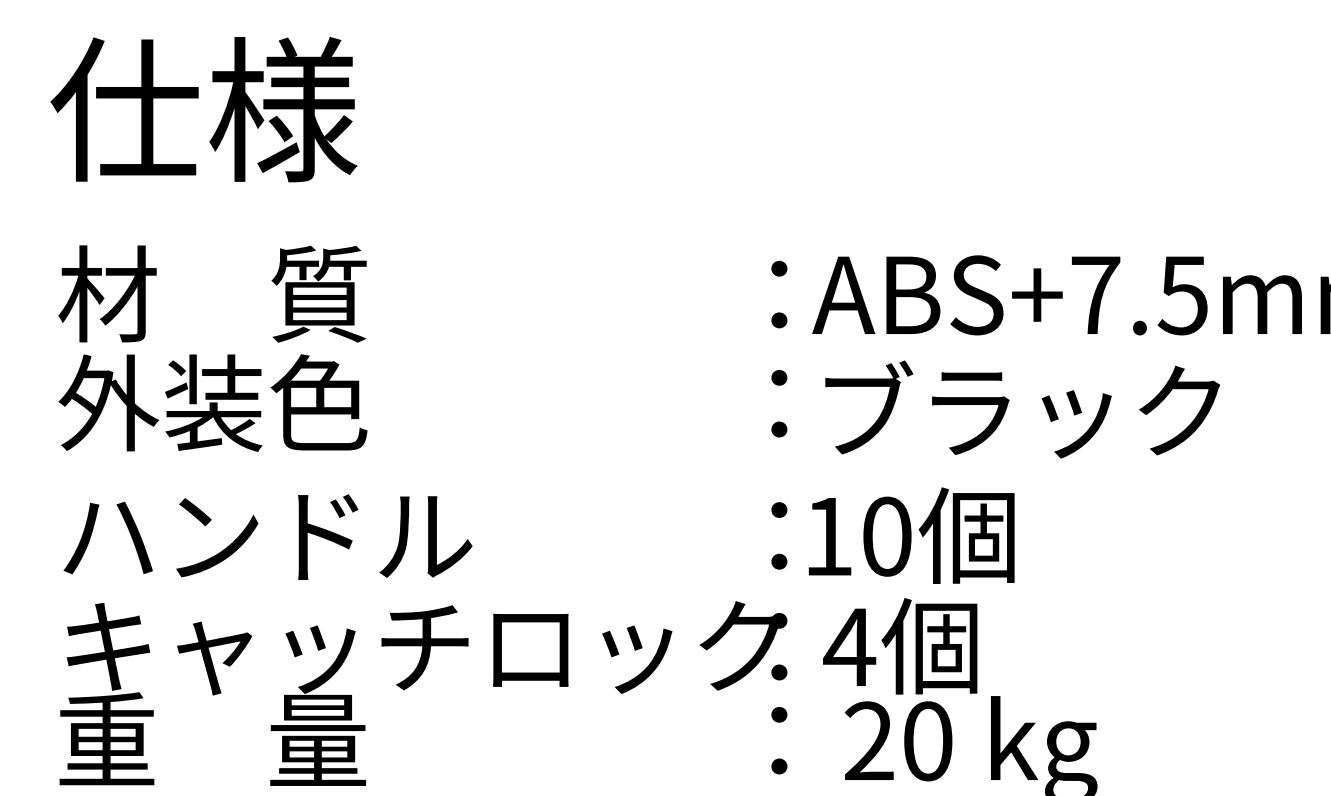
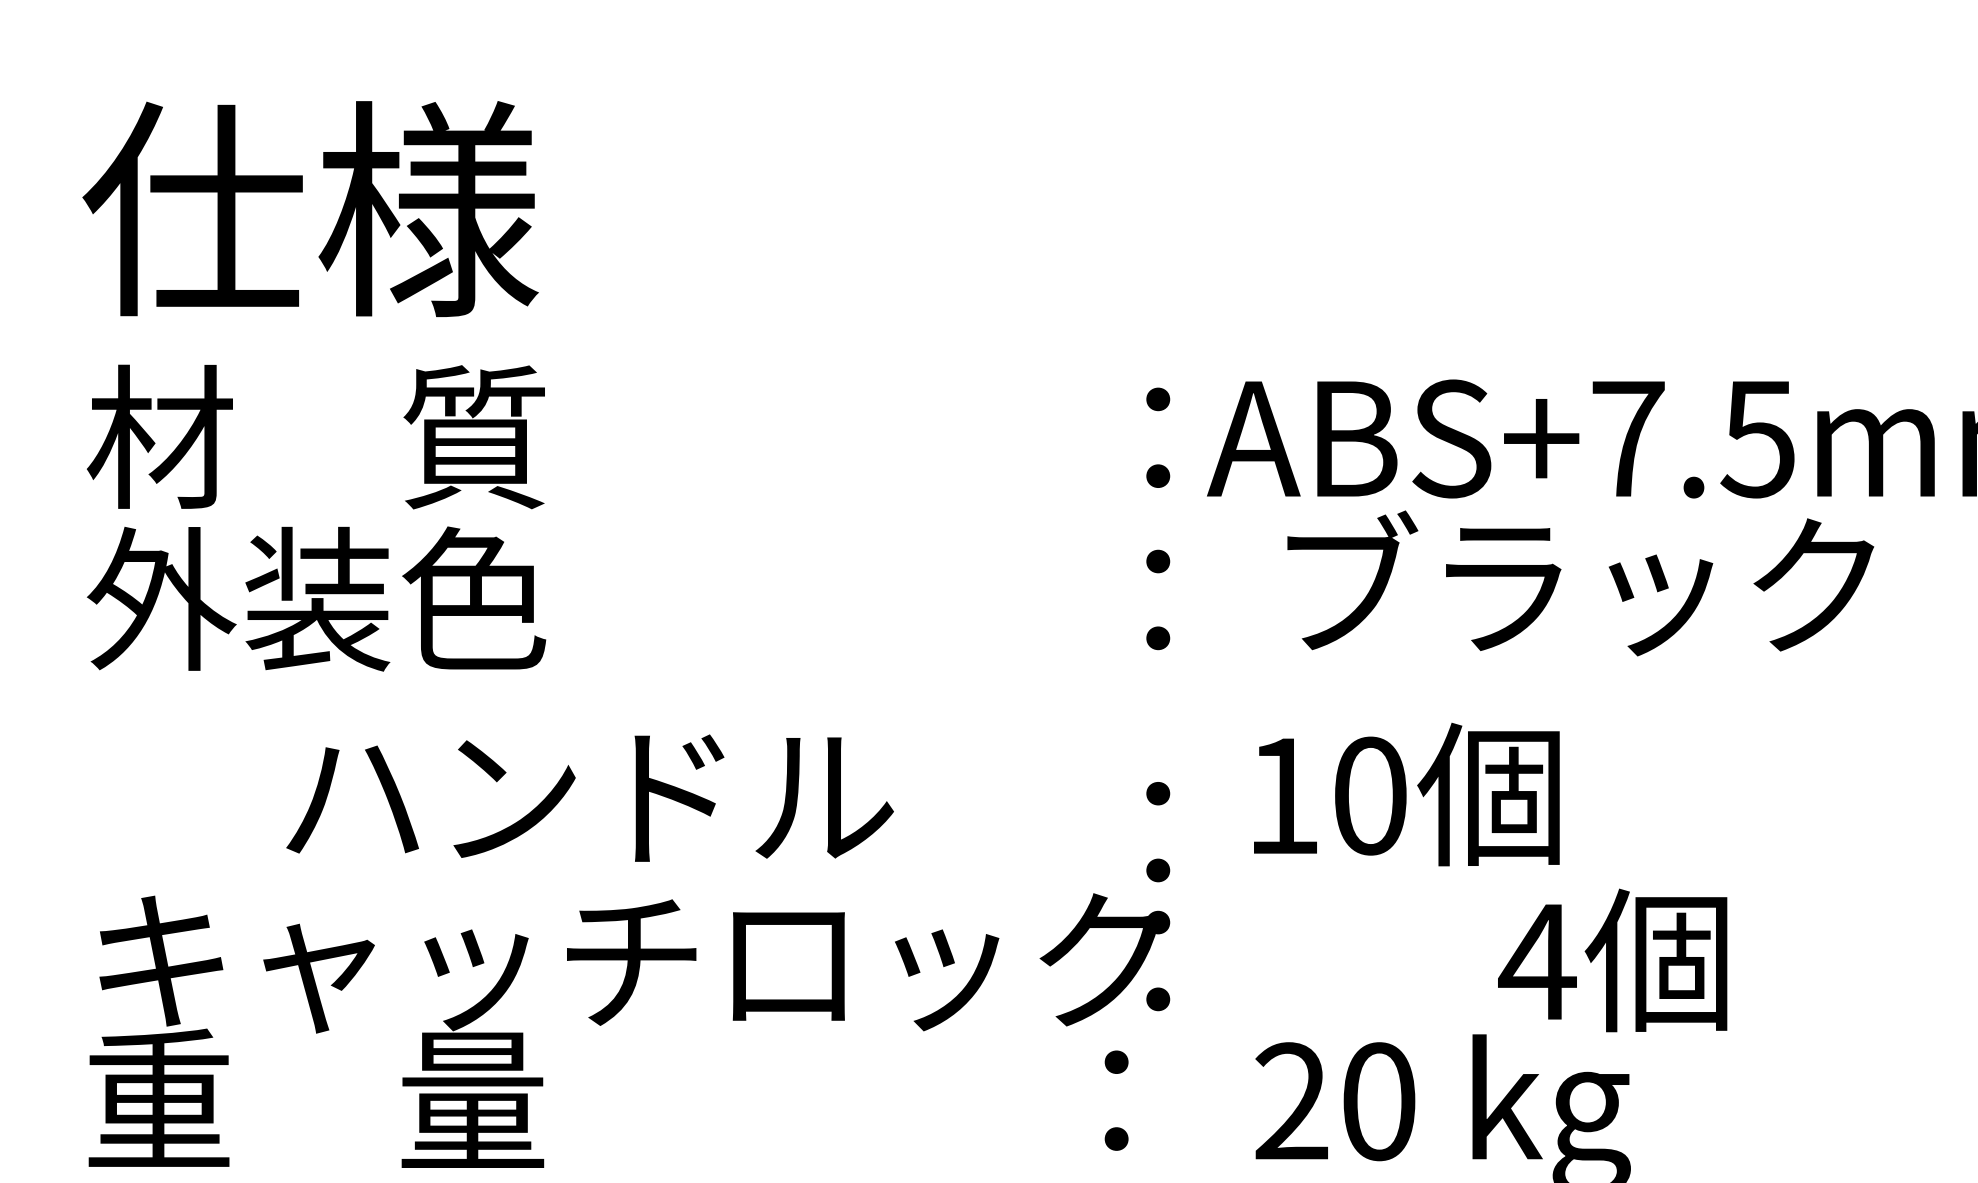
text: (203, 109) -> (309, 208), moved
text: (1022, 409) -> (1580, 583), moved
text: (779, 535) -> (1158, 831), moved
text: (911, 535) -> (1406, 794), moved
text: (267, 536) -> (589, 797), moved
text: (900, 646) -> (1613, 960), moved
text: (779, 740) -> (1116, 1100), moved

